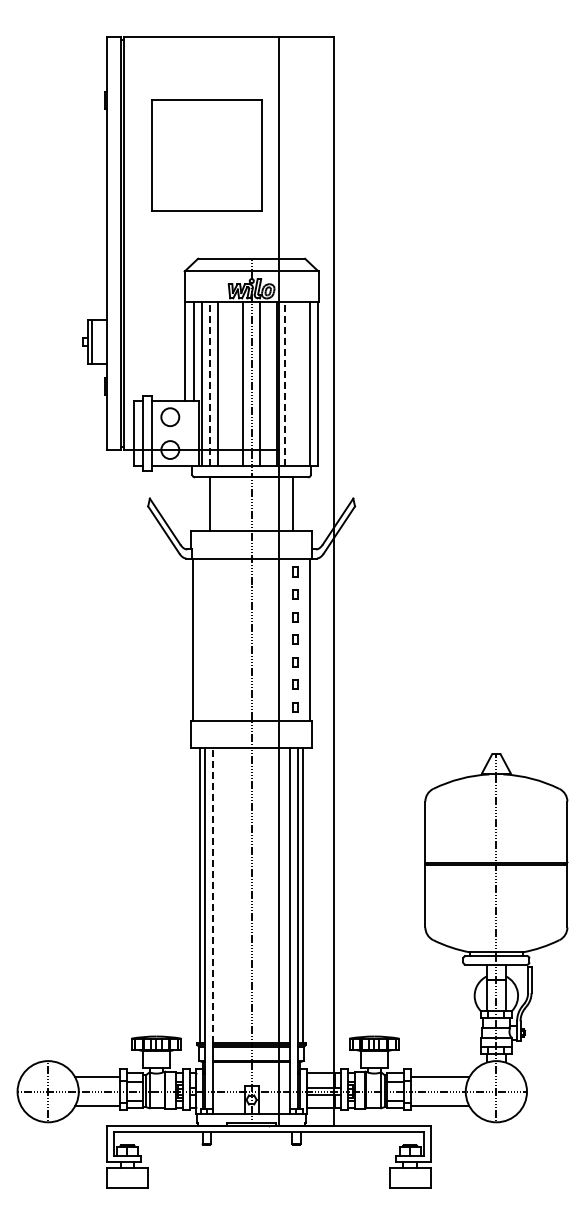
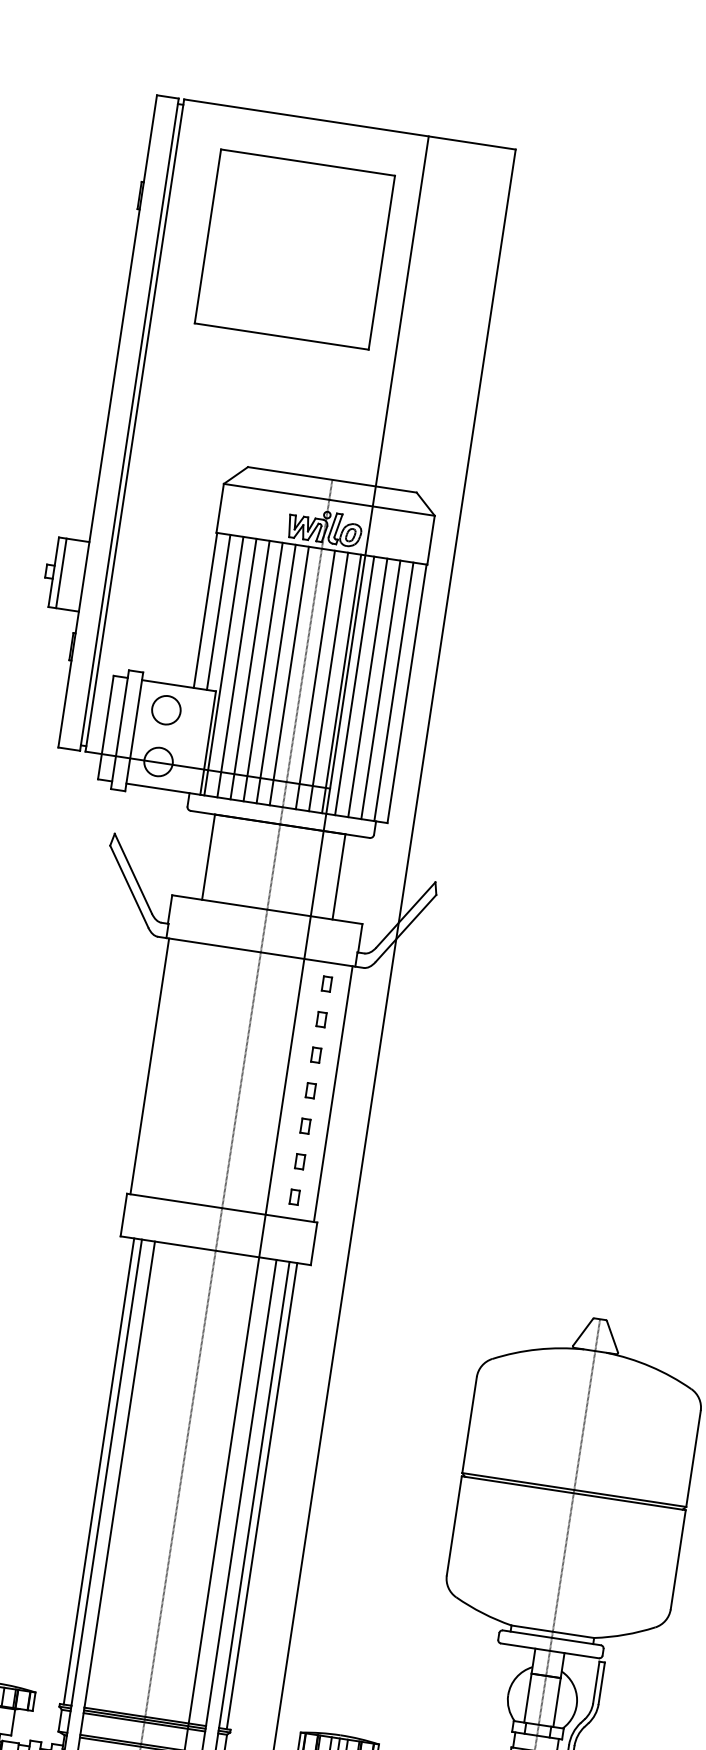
part: (206, 155) -> (294, 249), moved
line: (210, 384) -> (237, 668), dashed -> solid
line: (226, 384) -> (262, 672), added
line: (234, 384) -> (275, 673), added
line: (268, 384) -> (328, 682), added
line: (284, 384) -> (354, 685), dashed -> solid
line: (293, 384) -> (368, 688), added
line: (301, 384) -> (381, 689), added
line: (213, 895) -> (120, 1474), dashed -> solid

